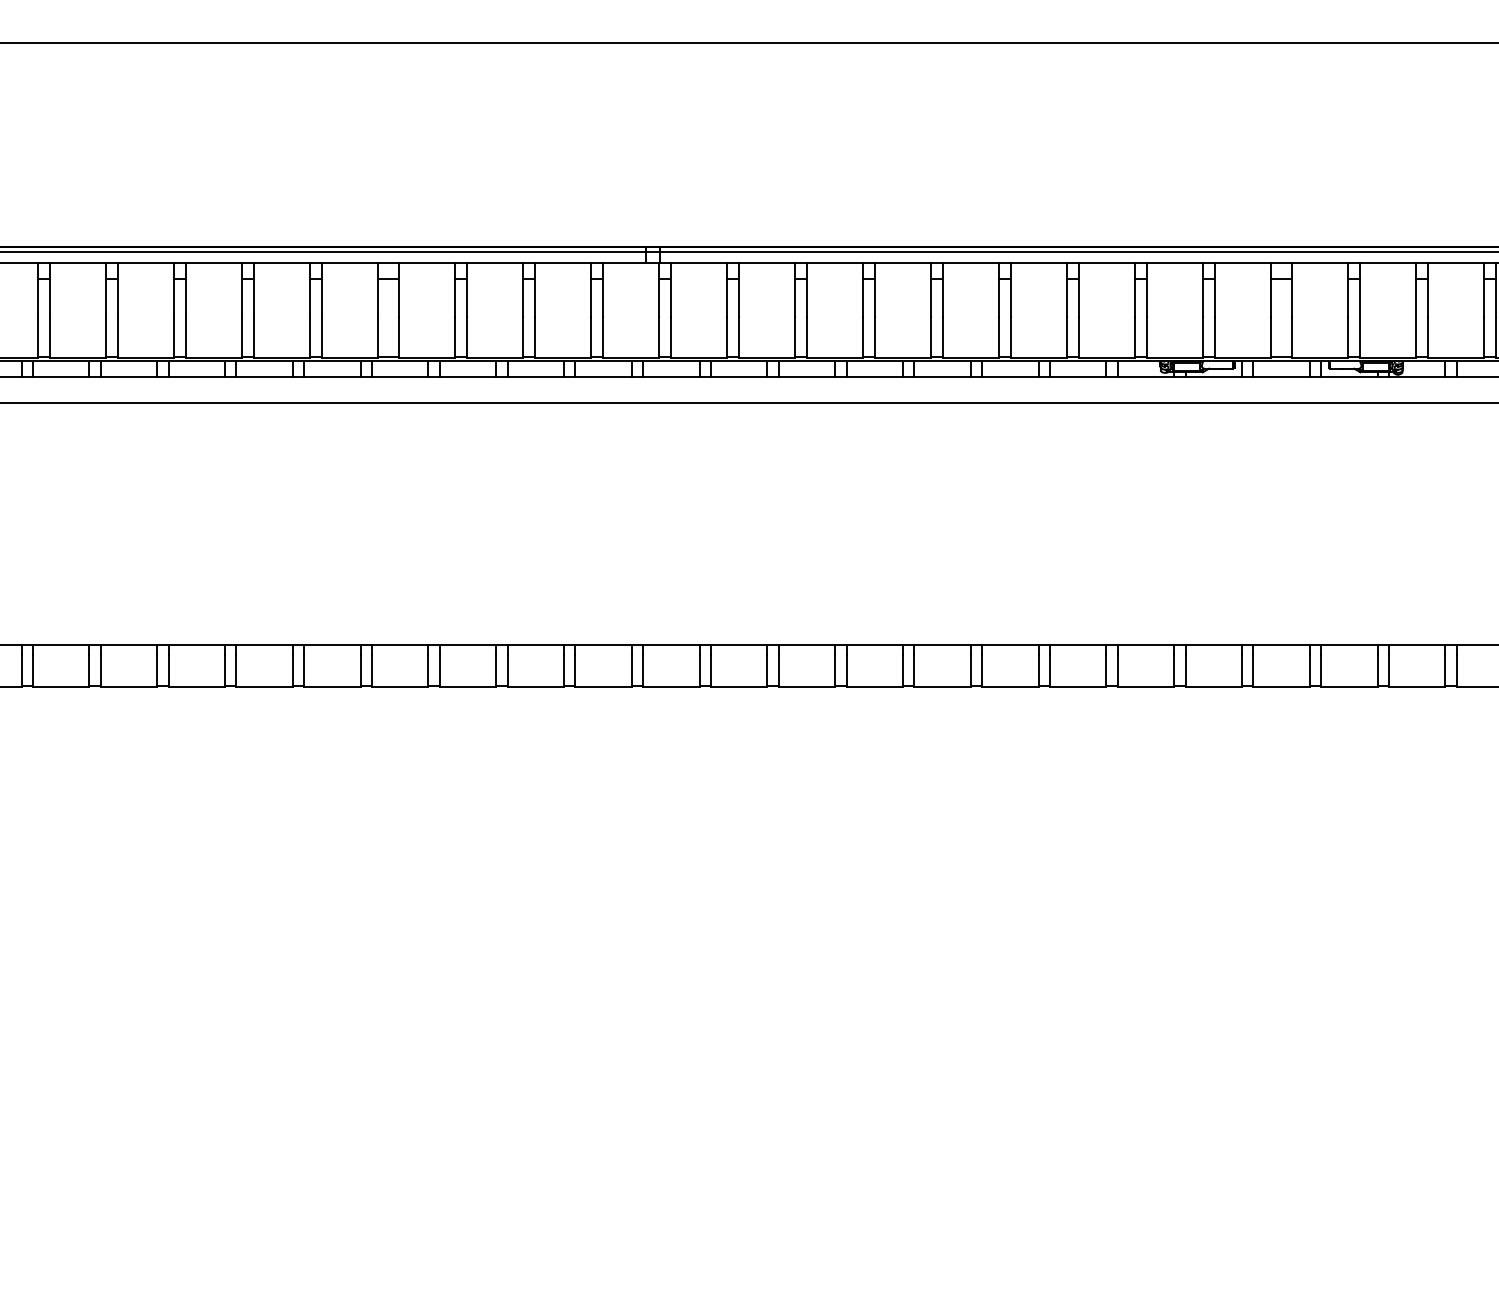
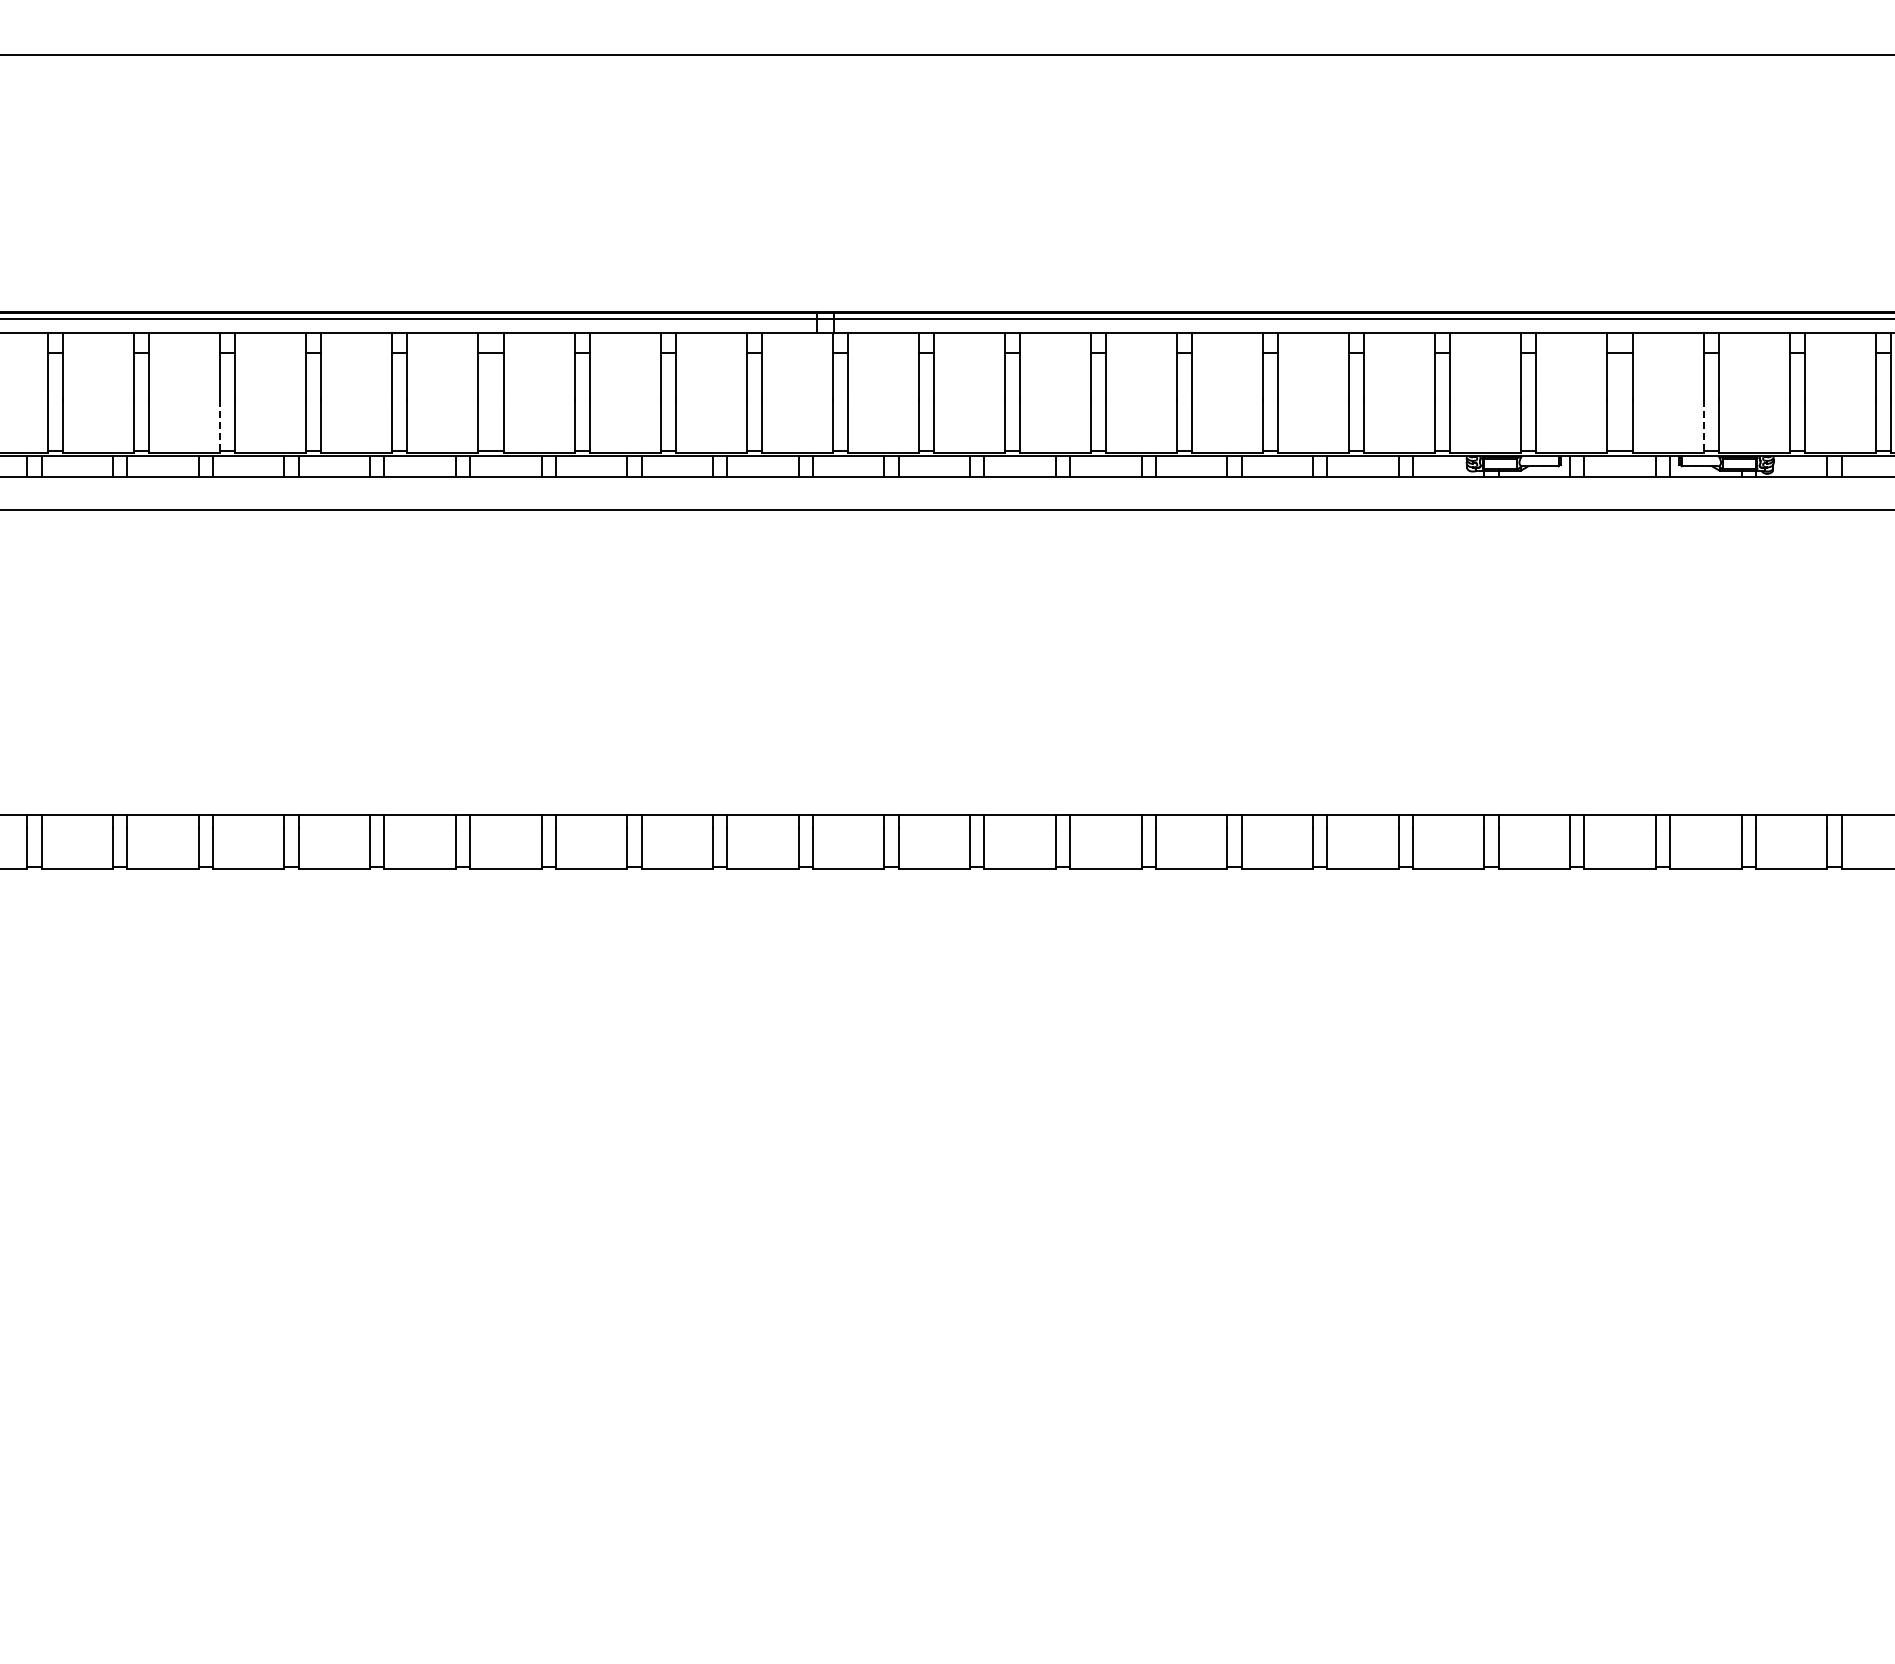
line: (174, 338) -> (220, 427), solid -> dashed
line: (1348, 338) -> (1704, 427), solid -> dashed

